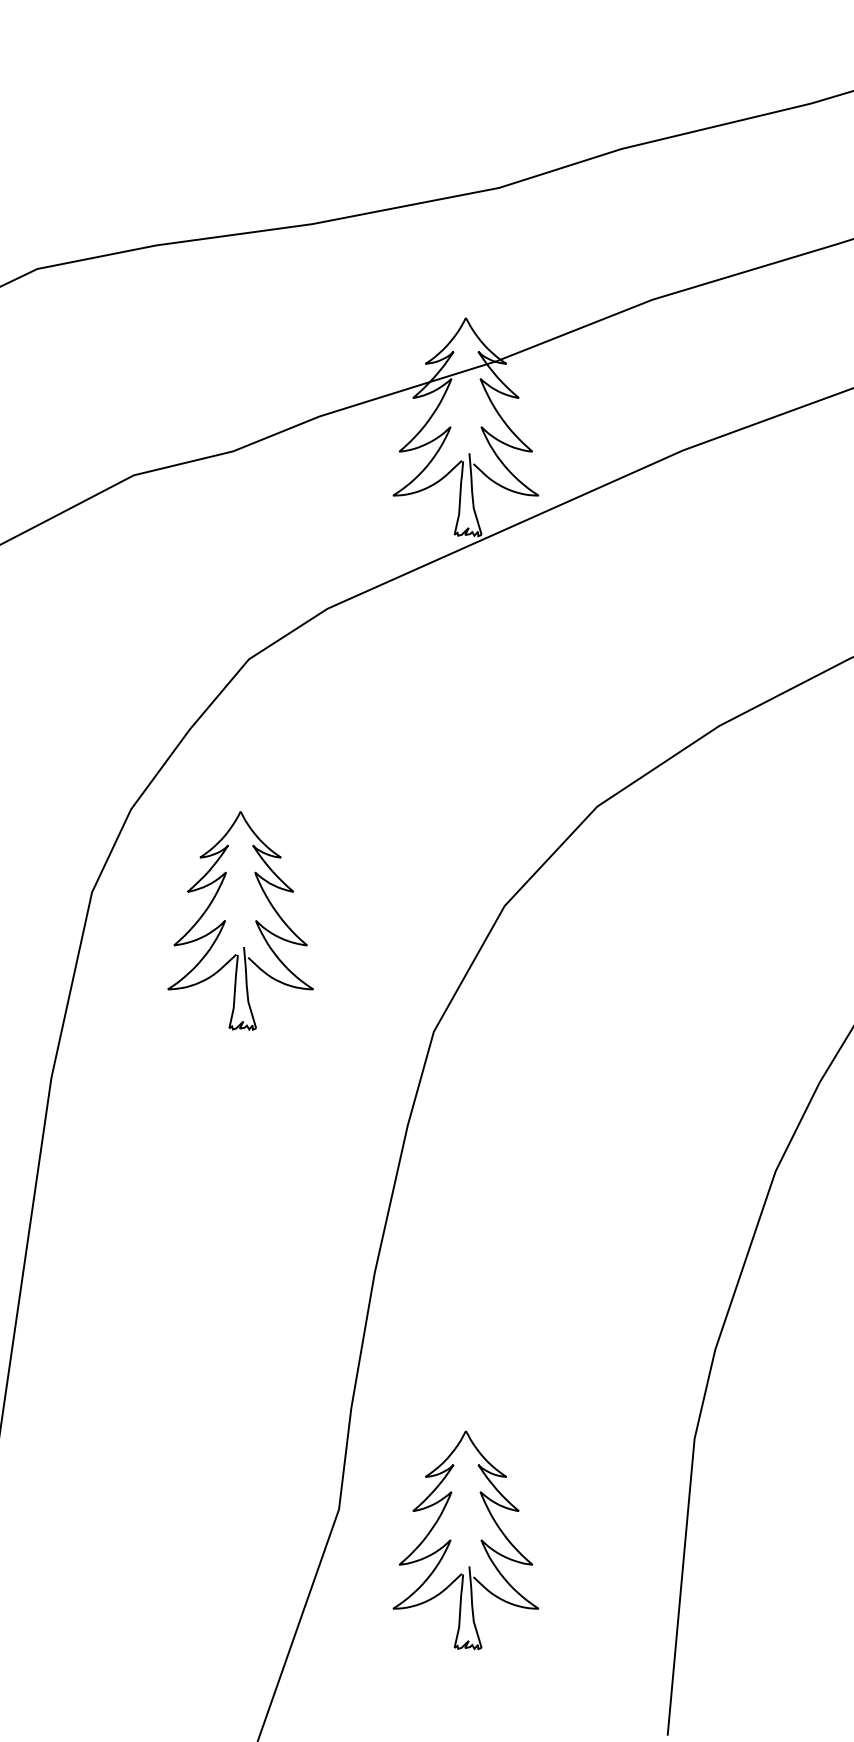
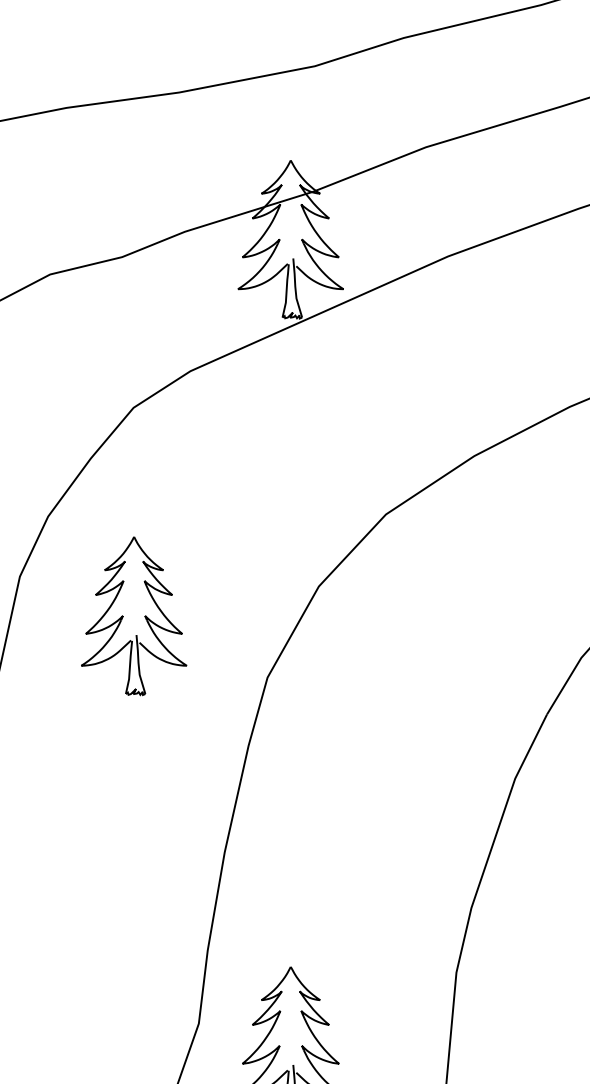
part: (225, 920) -> (123, 615), moved

